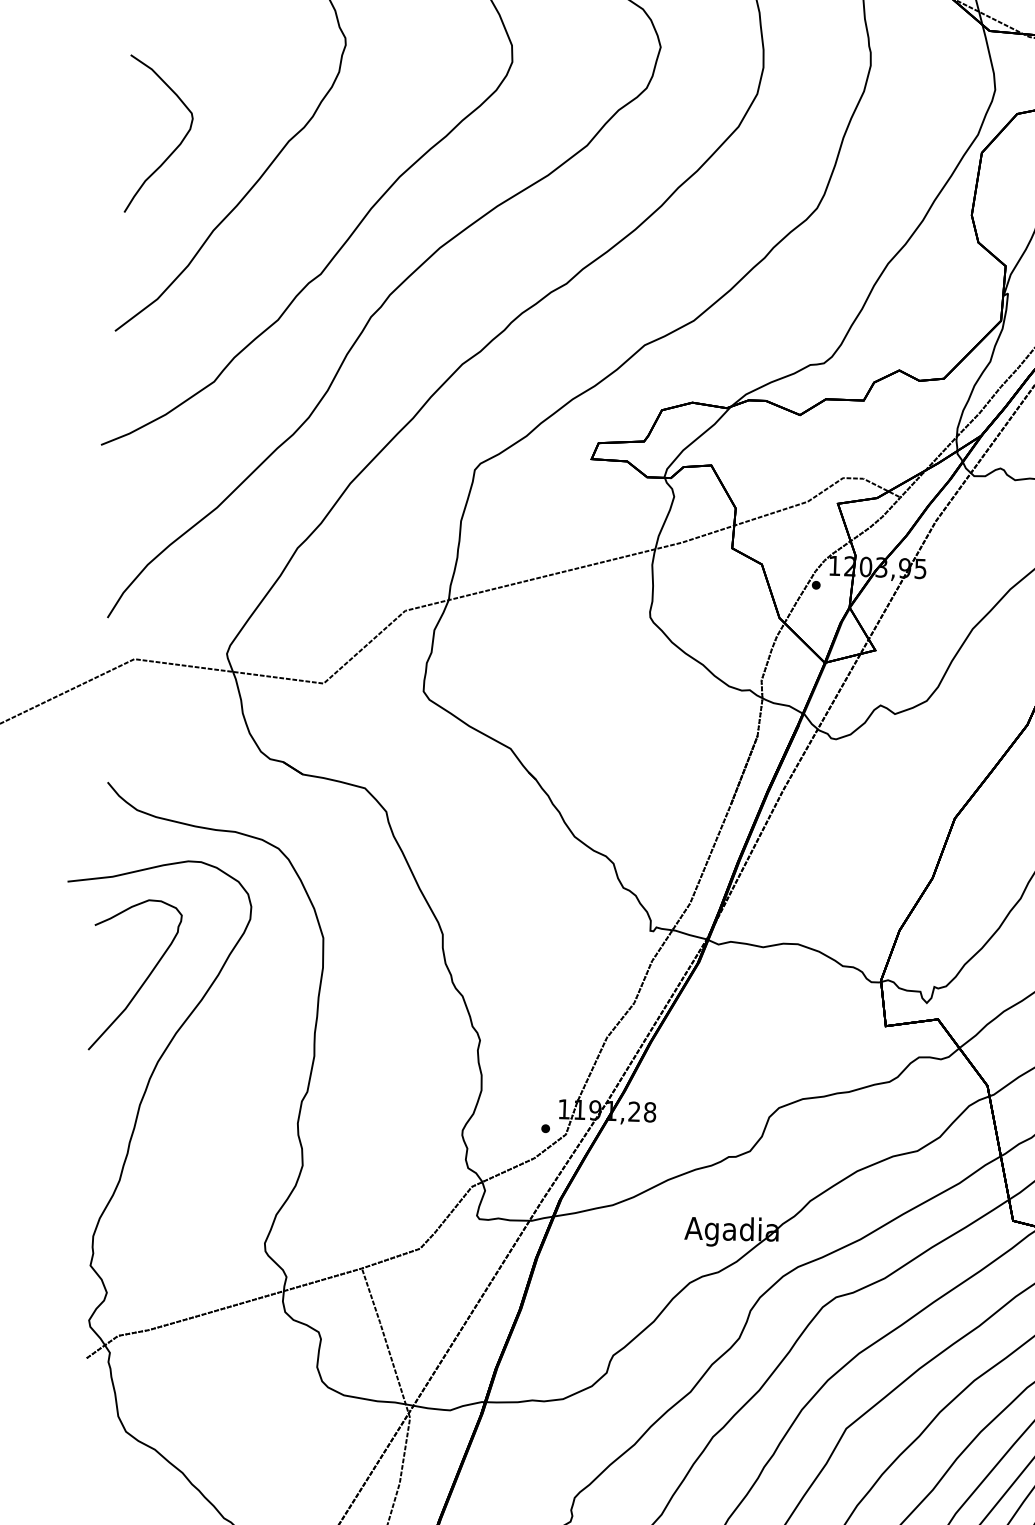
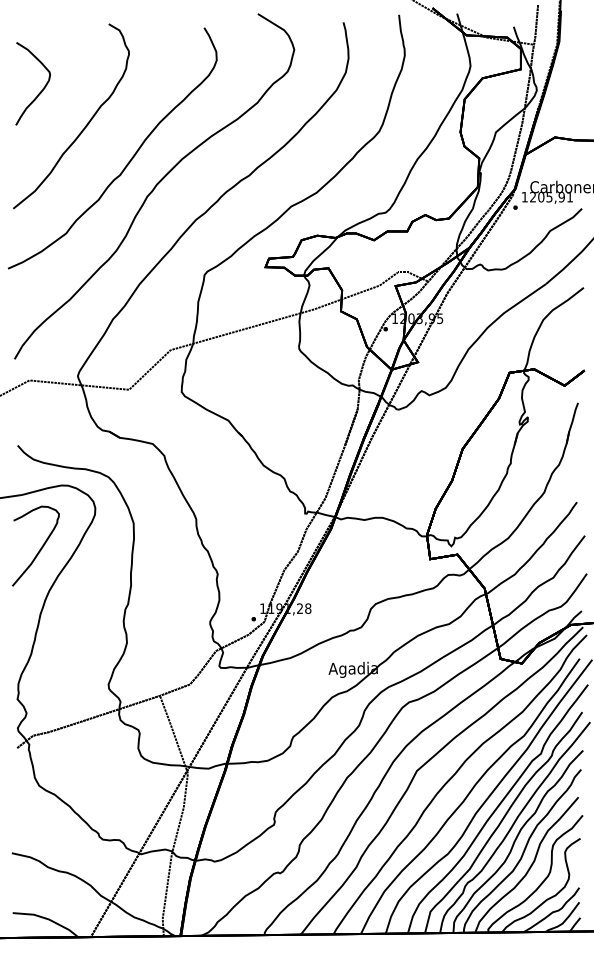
curve: (177, 144) -> (42, 88), moved

